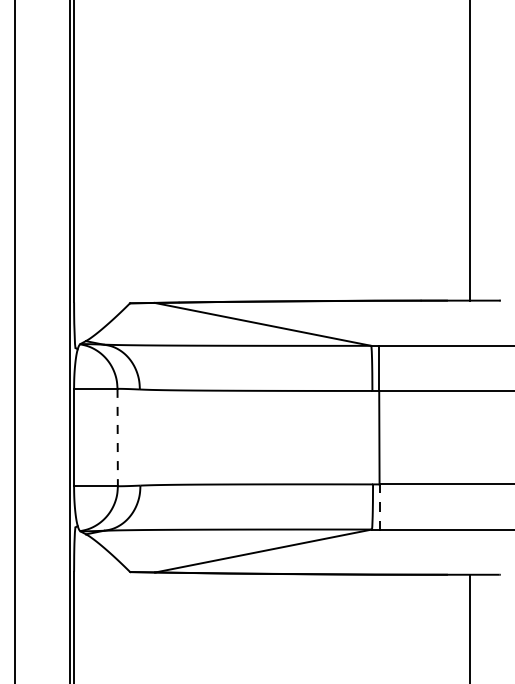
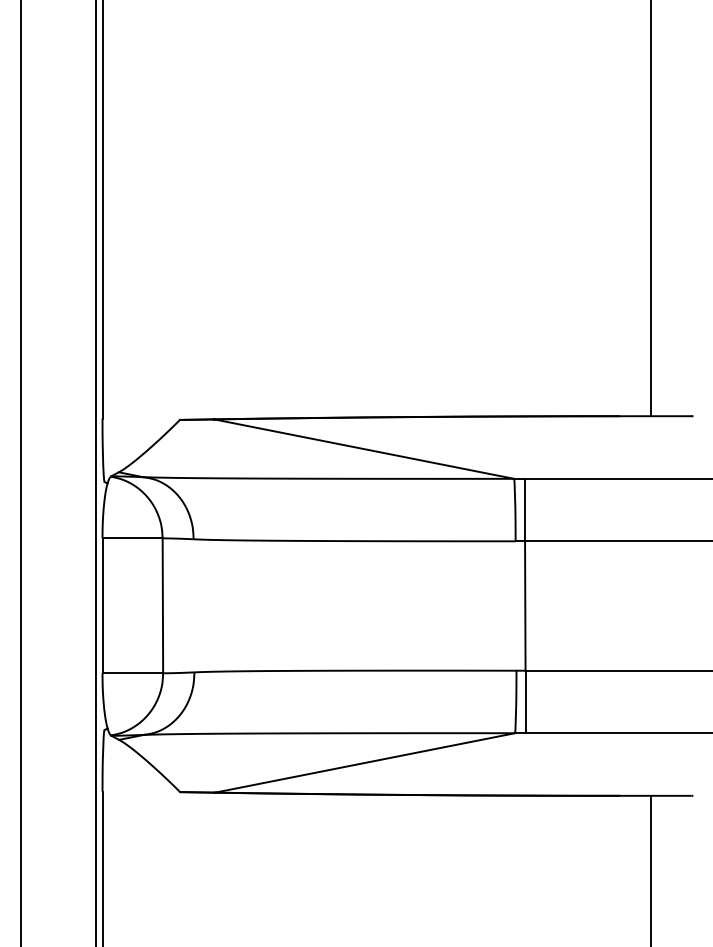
line: (117, 438) -> (162, 606), dashed -> solid
line: (379, 507) -> (525, 702), dashed -> solid

